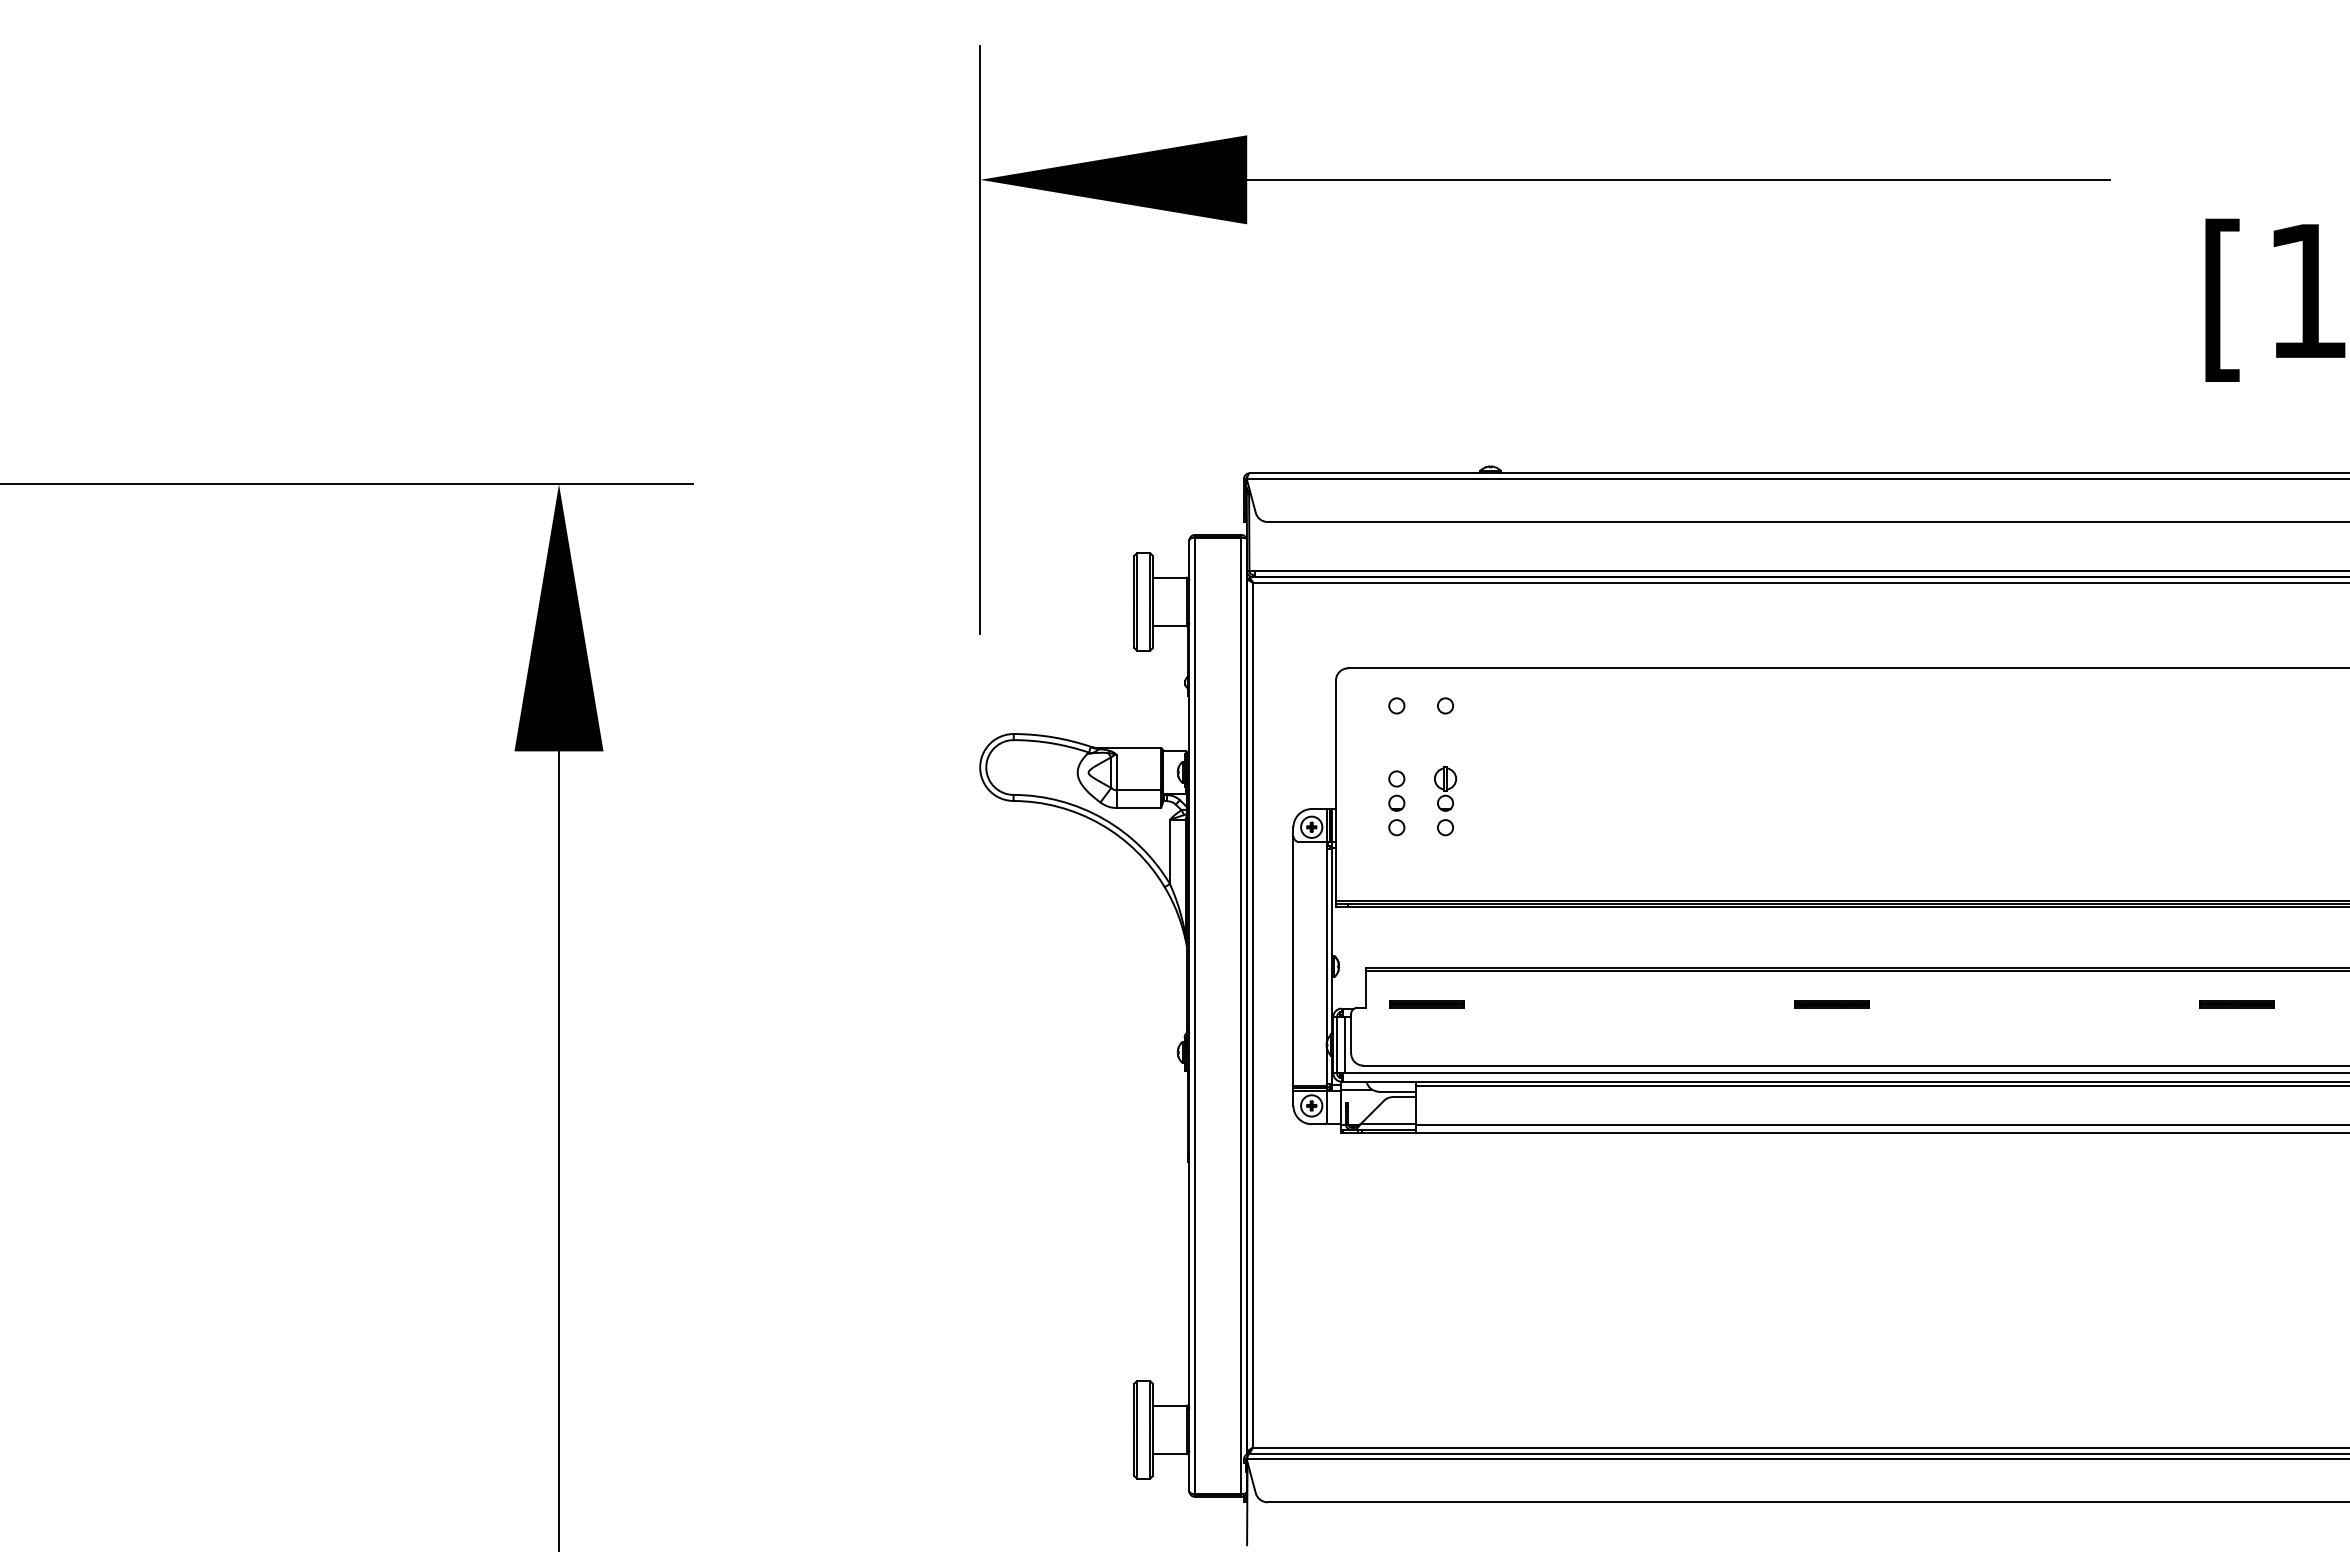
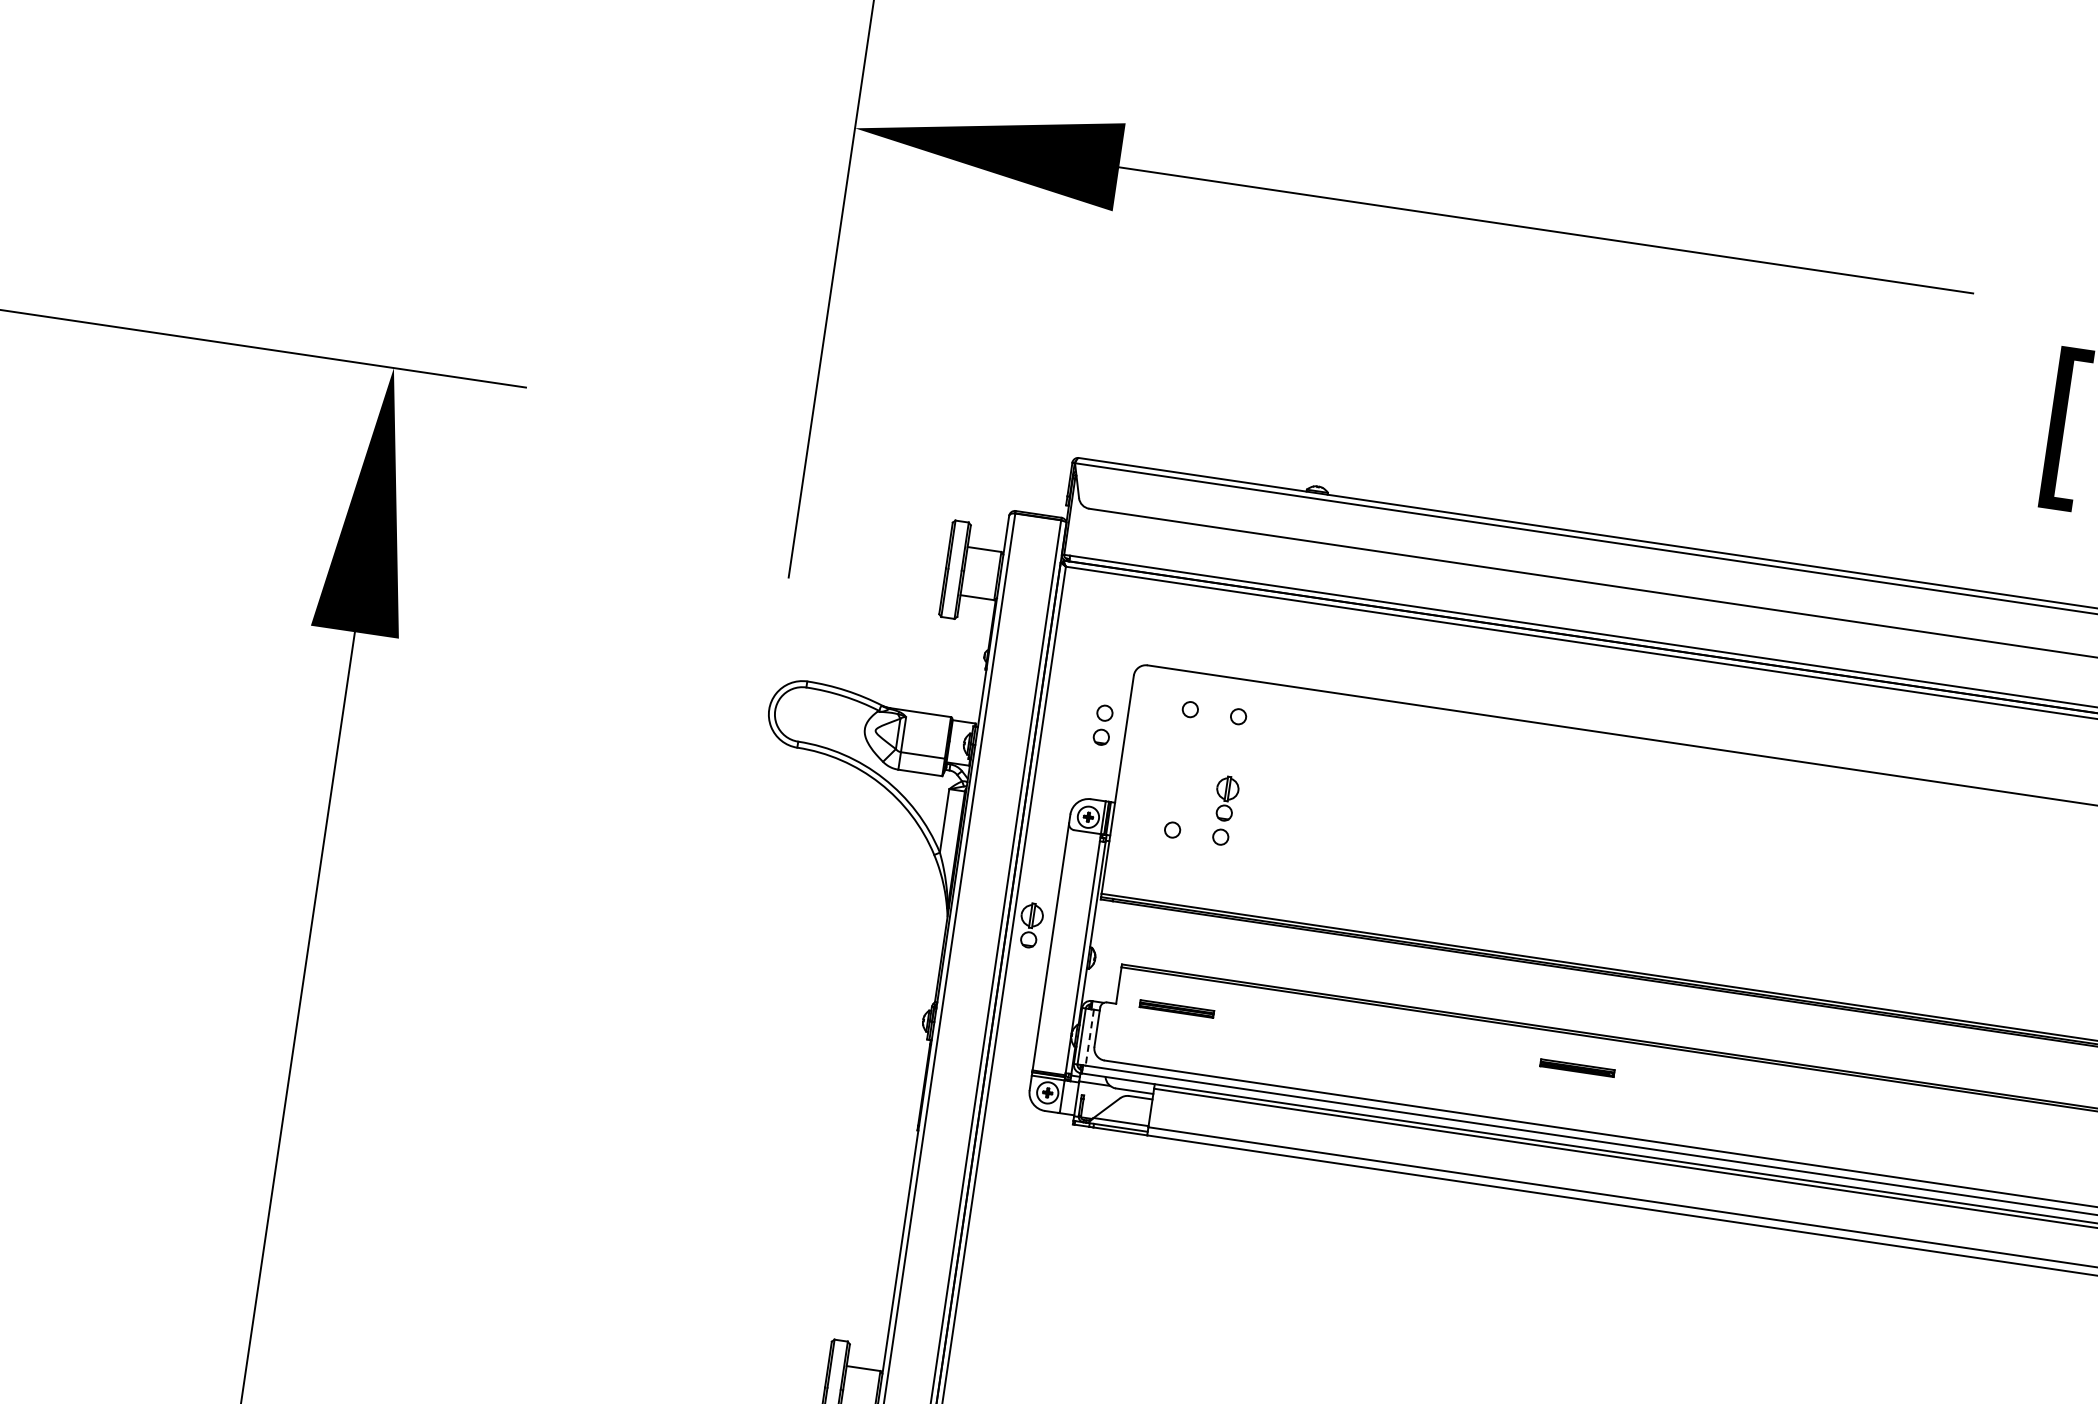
part: (1396, 790) -> (1102, 724), moved
part: (1270, 942) -> (1030, 925), added
part: (2236, 1004) -> (1977, 1127), removed
line: (1345, 1045) -> (1089, 1038), solid -> dashed

